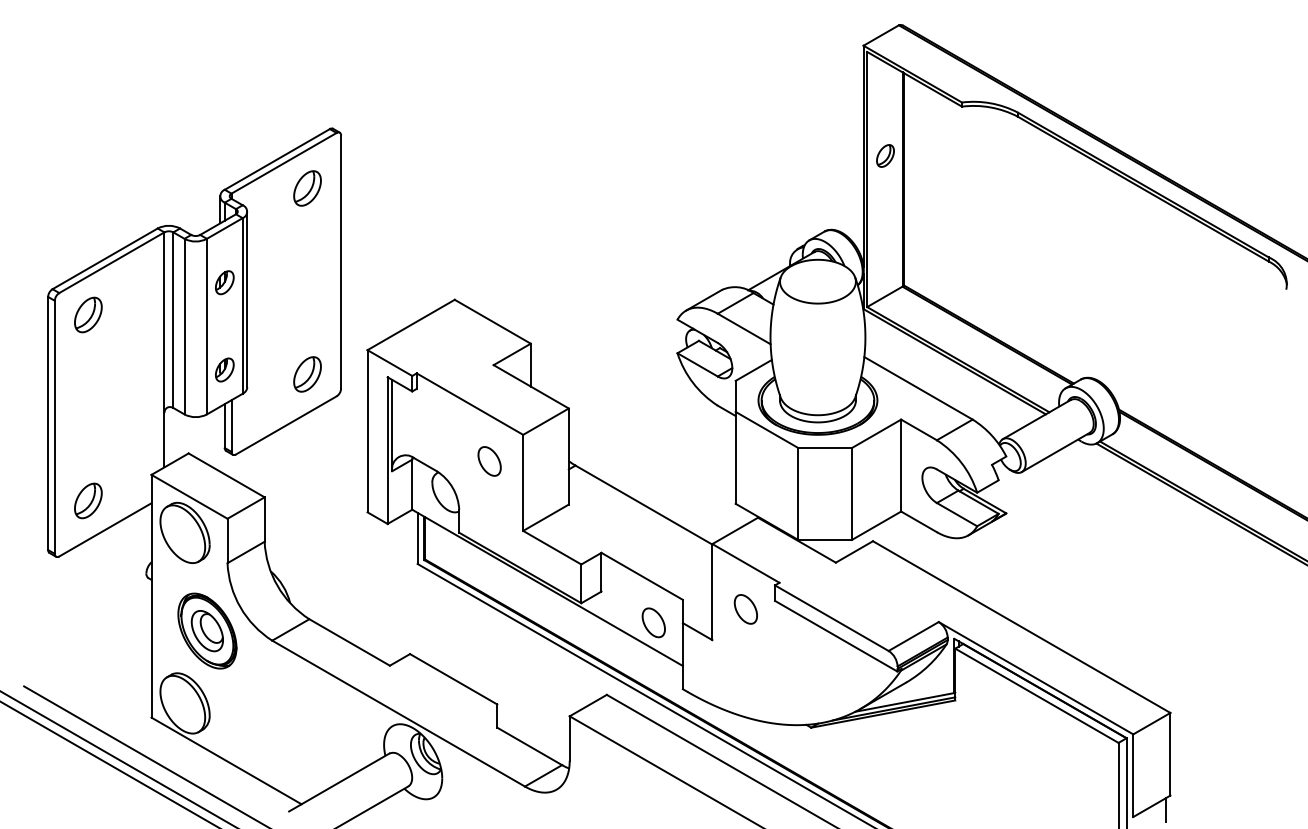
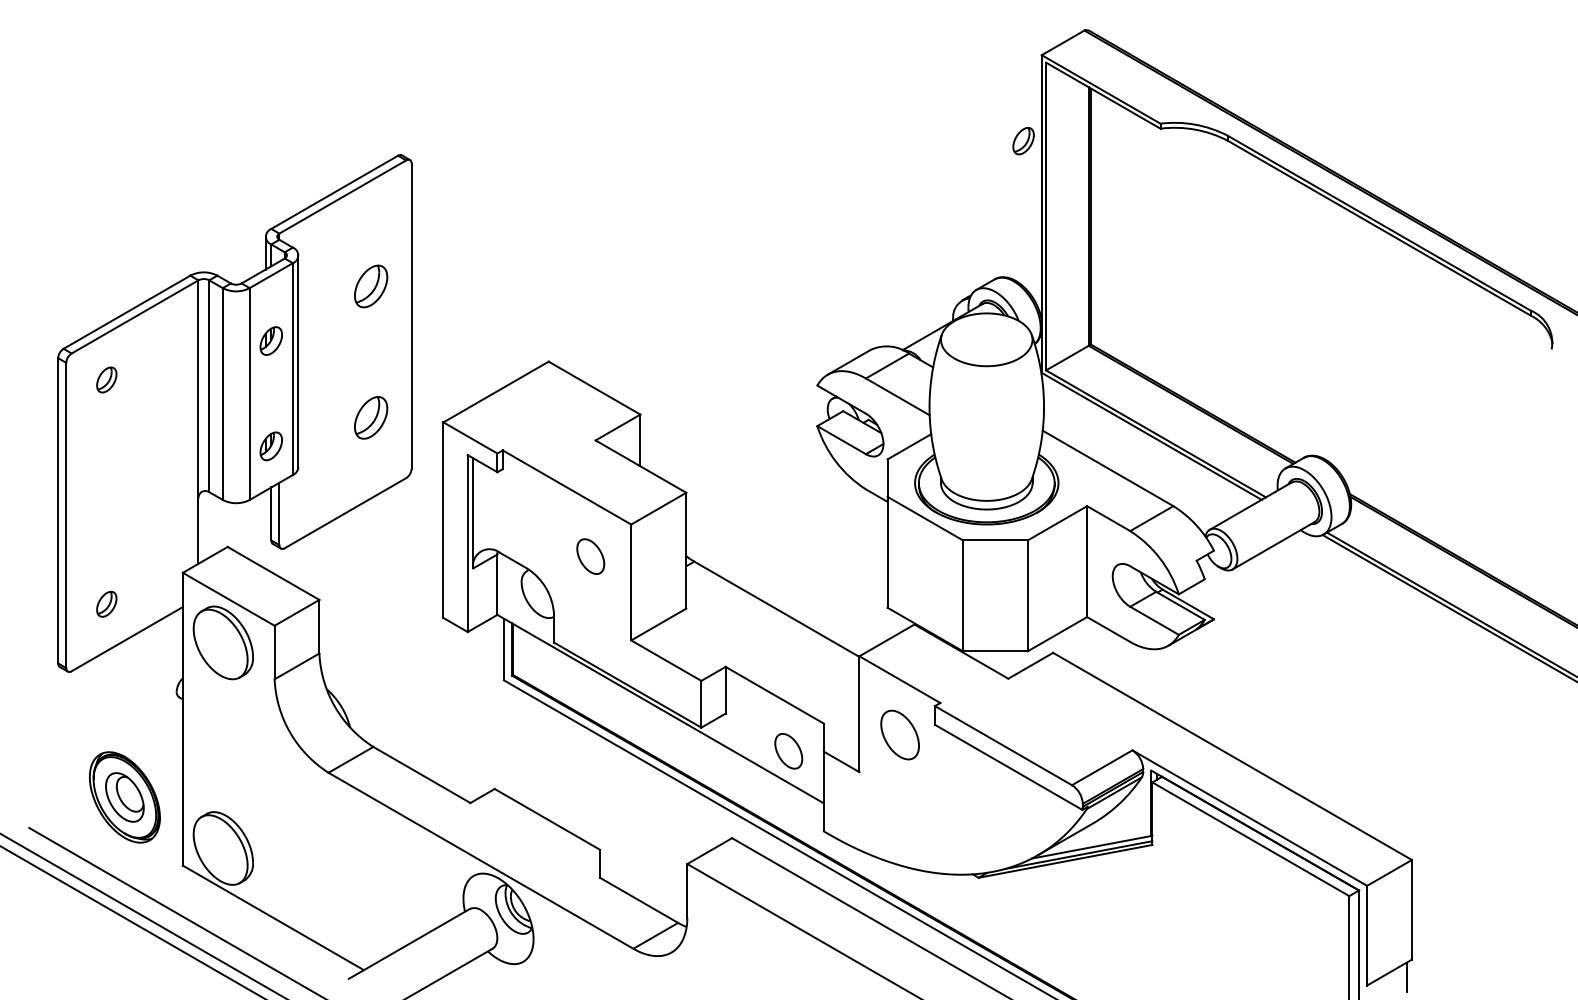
part: (885, 155) -> (1023, 140), moved
part: (307, 188) -> (371, 286), moved
part: (88, 314) -> (106, 379), size x0.6
part: (307, 374) -> (371, 417), moved
part: (88, 500) -> (106, 603), size x0.6
part: (745, 609) -> (899, 735), size x1.4
part: (207, 630) -> (124, 796), moved

